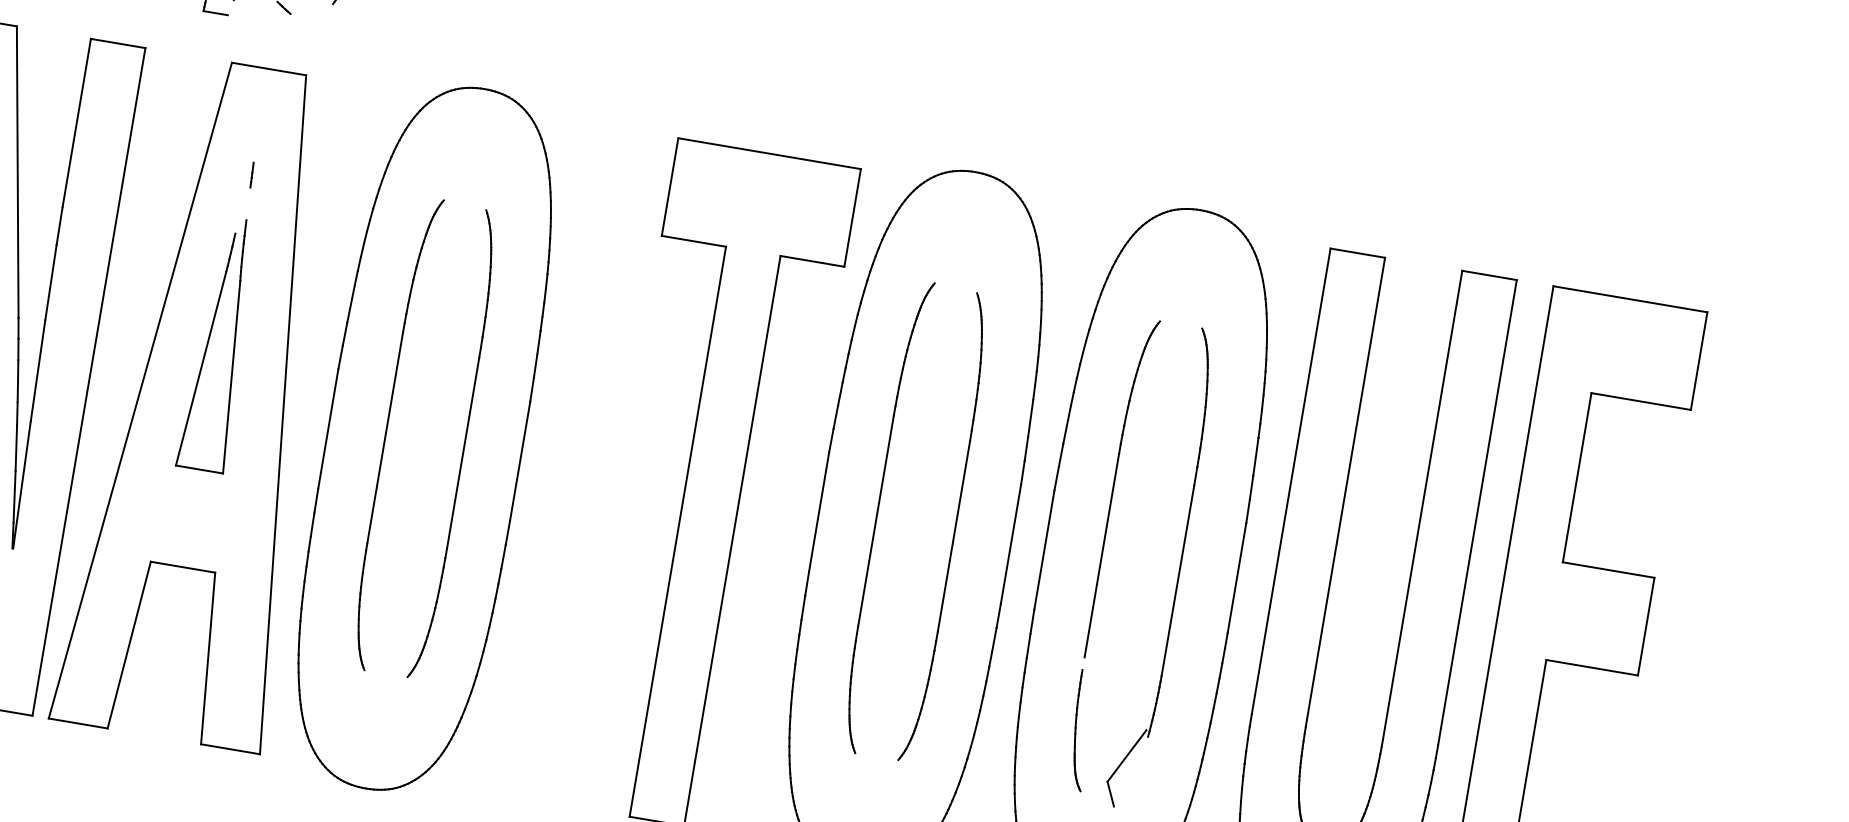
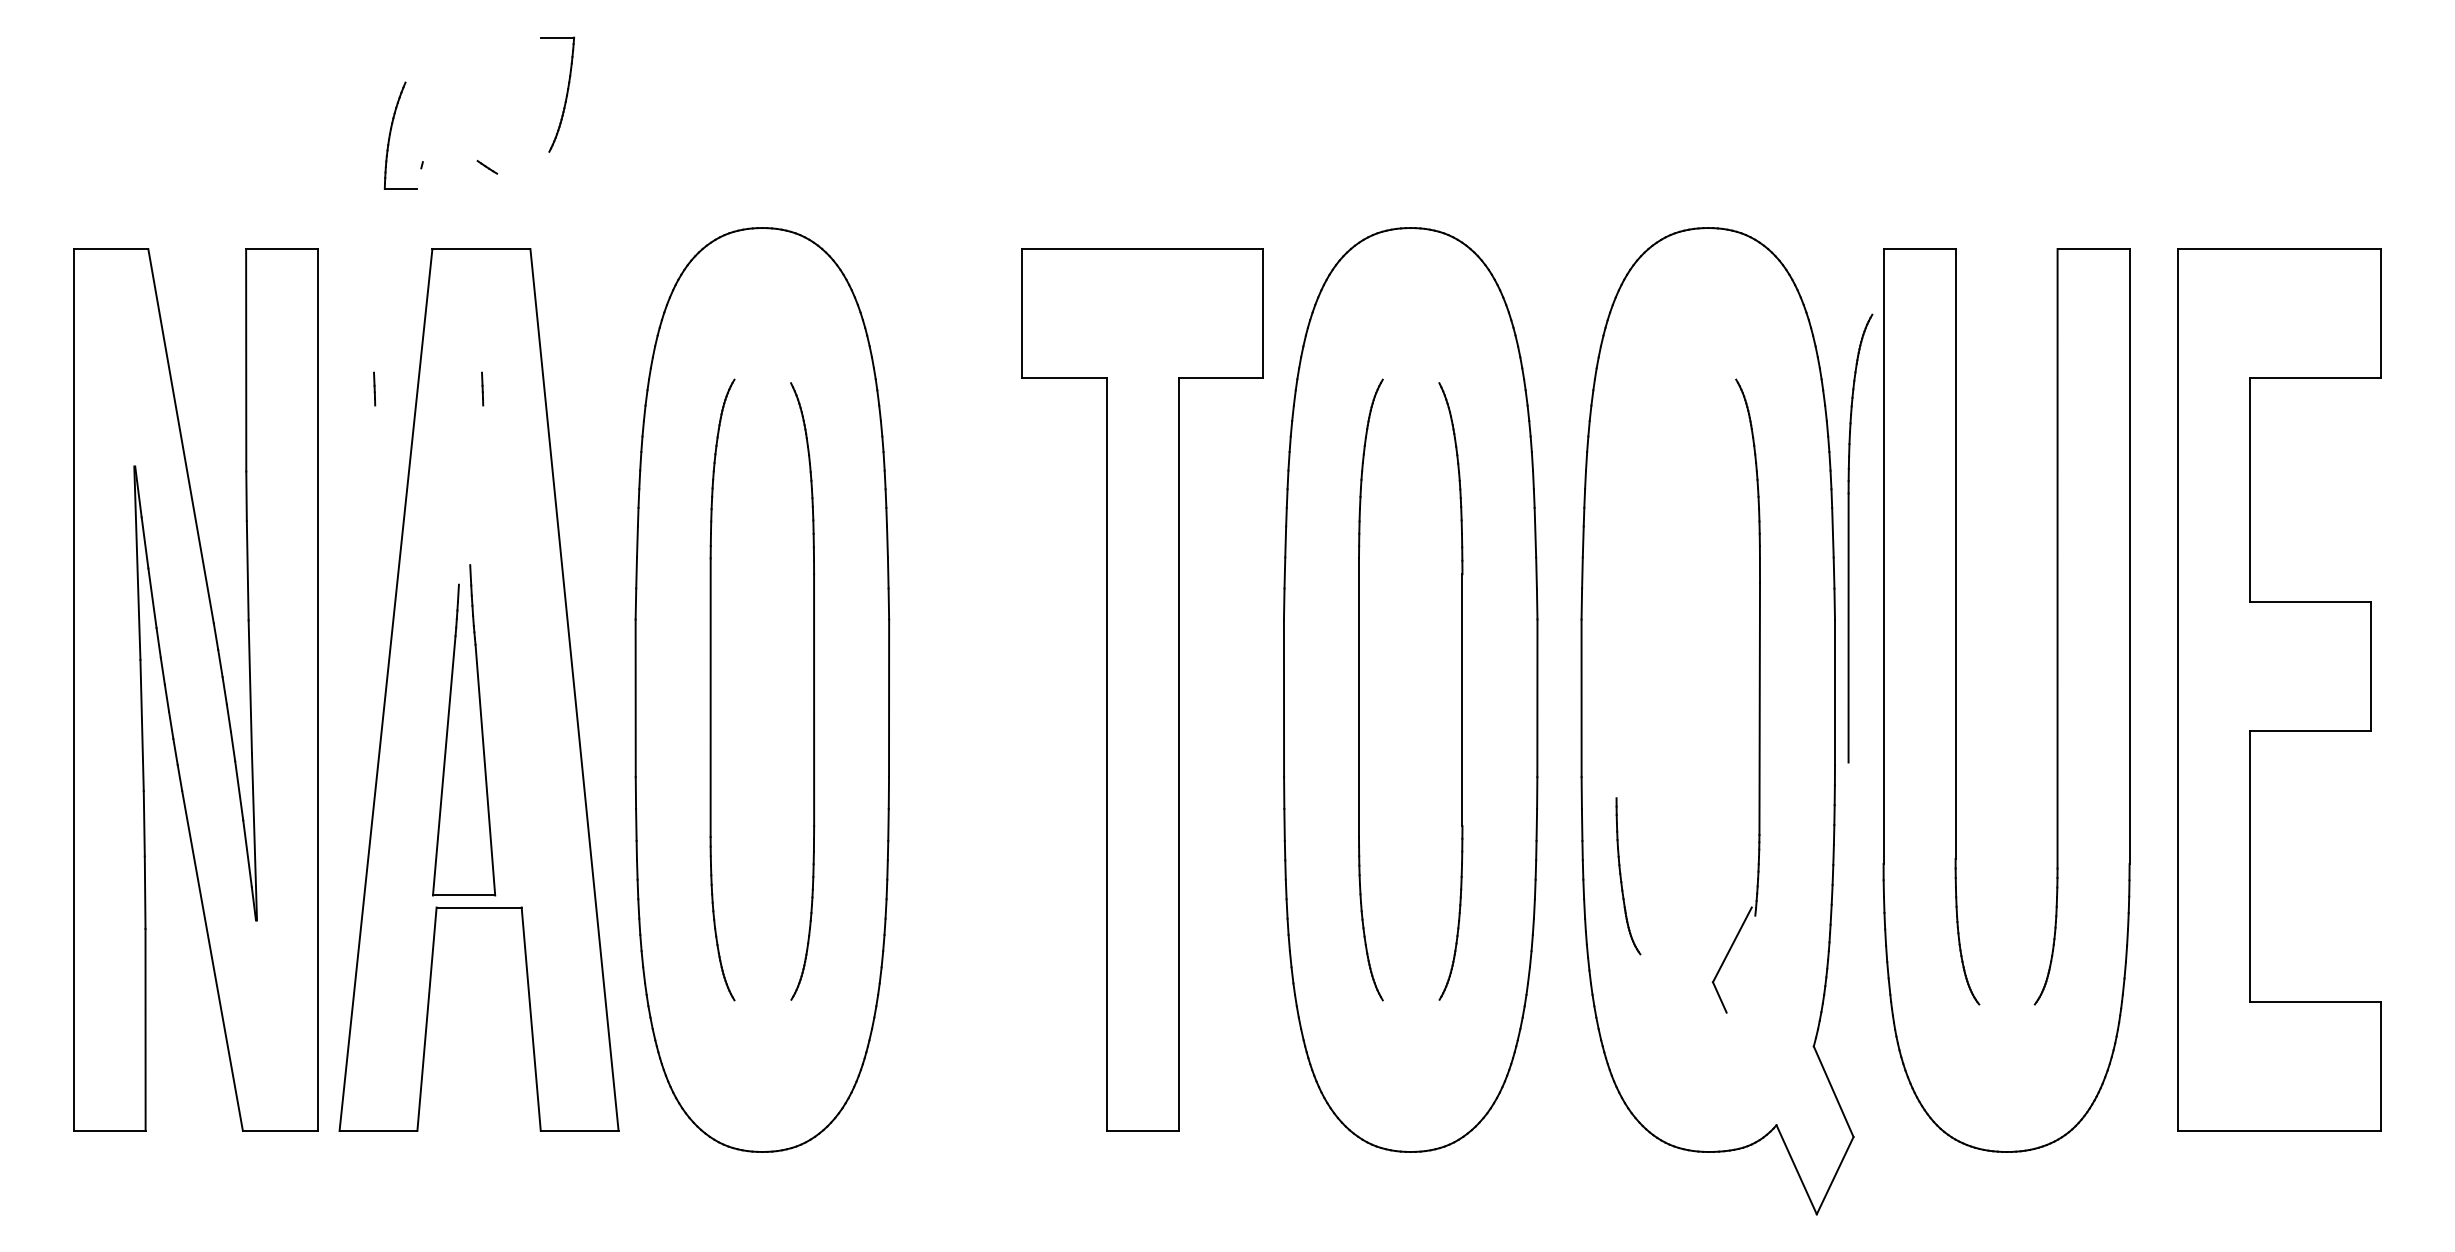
line: (170, 160) -> (374, 388), added
part: (208, 342) -> (448, 730), moved
part: (1114, 487) -> (1849, 538), moved
part: (1076, 729) -> (1621, 876), moved

